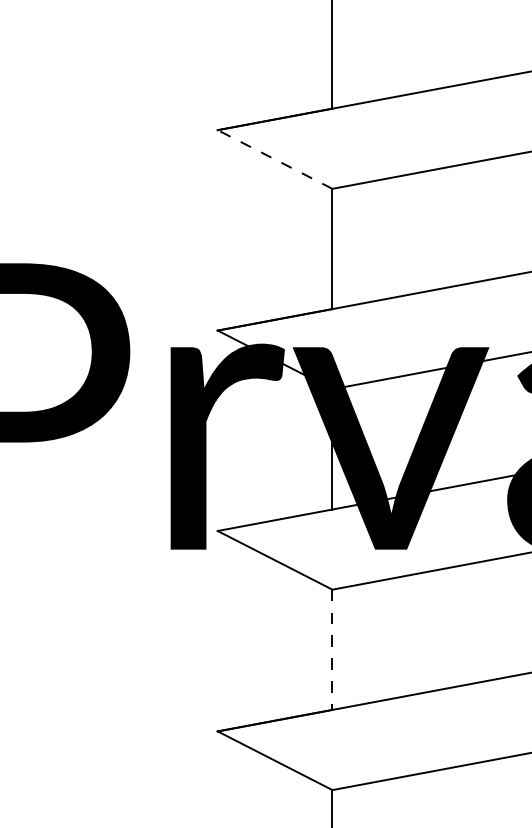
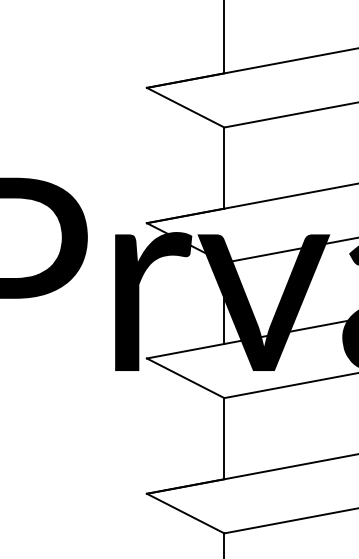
line: (274, 159) -> (185, 107), dashed -> solid
line: (332, 649) -> (224, 438), dashed -> solid

